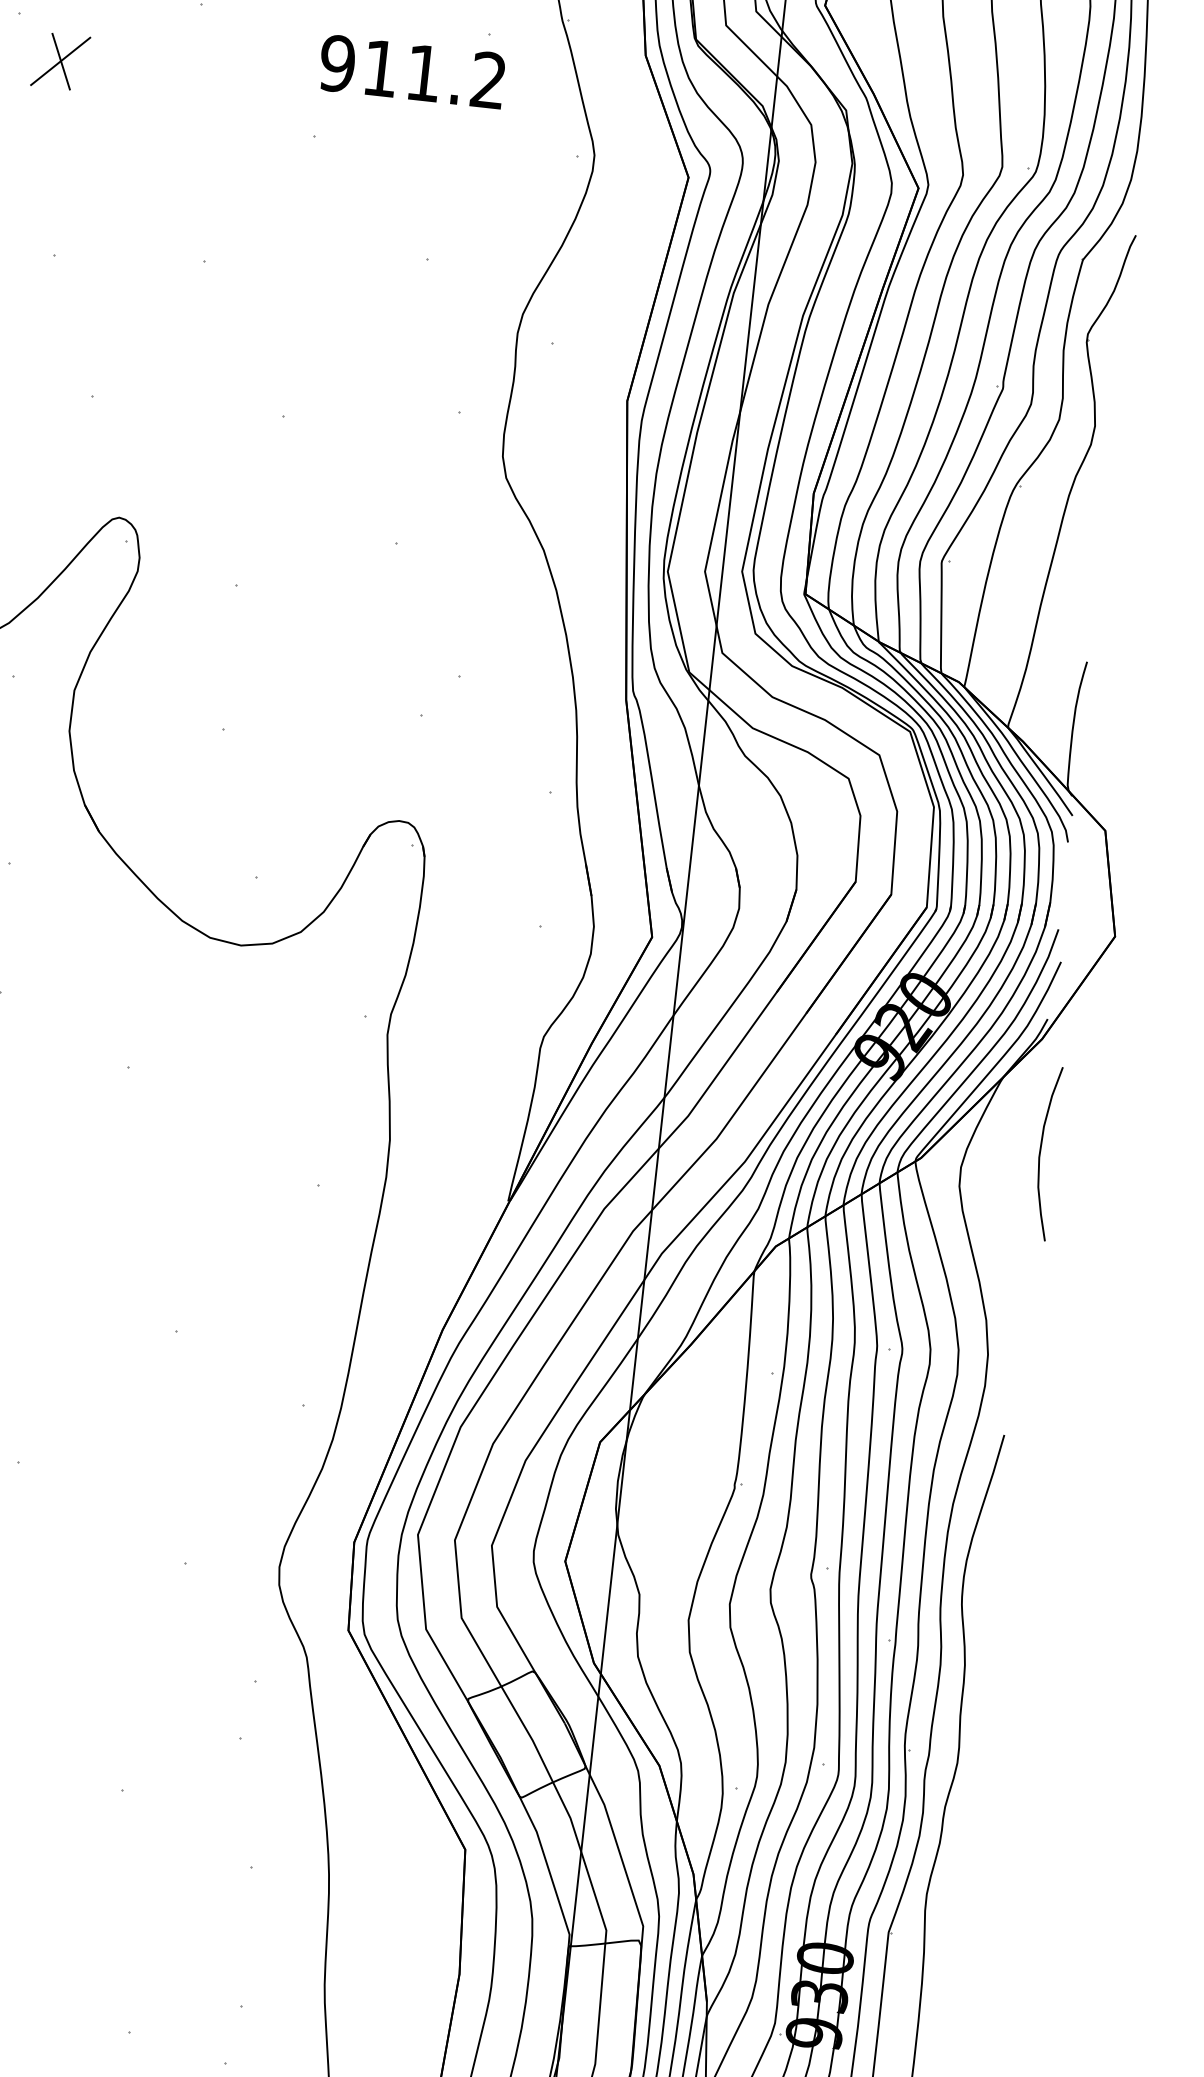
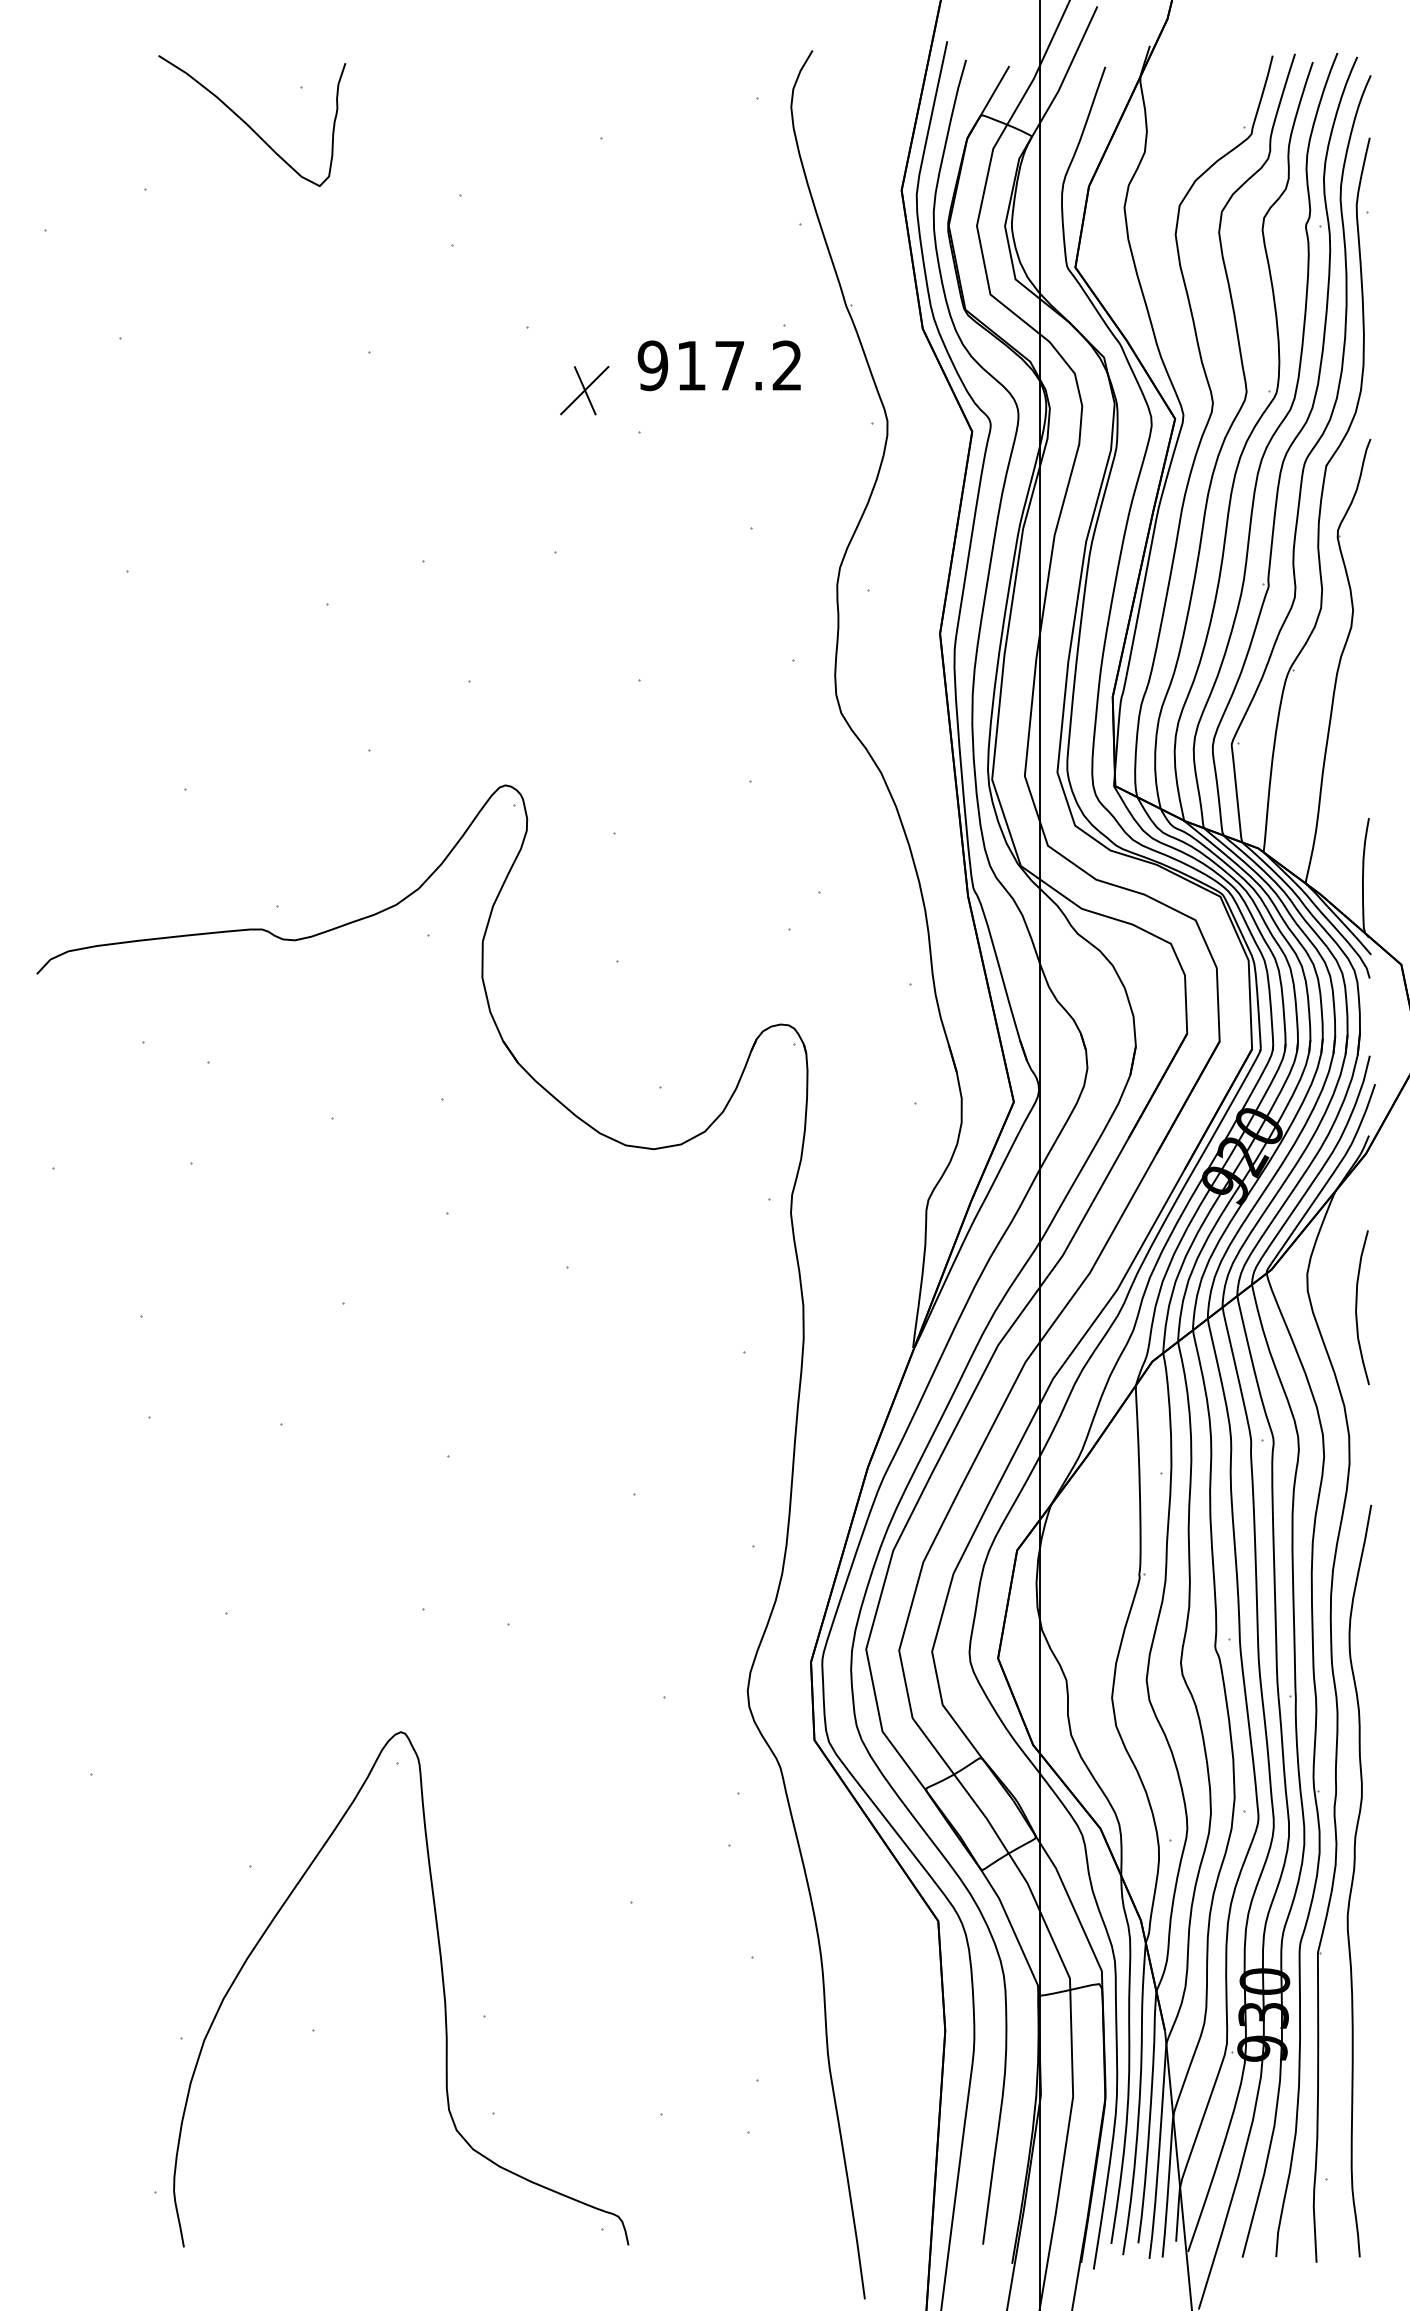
part: (60, 61) -> (584, 390), moved
text: (423, 72) -> (729, 365), 911.2 -> 917.2
curve: (1041, 1152) -> (1357, 1307), moved

